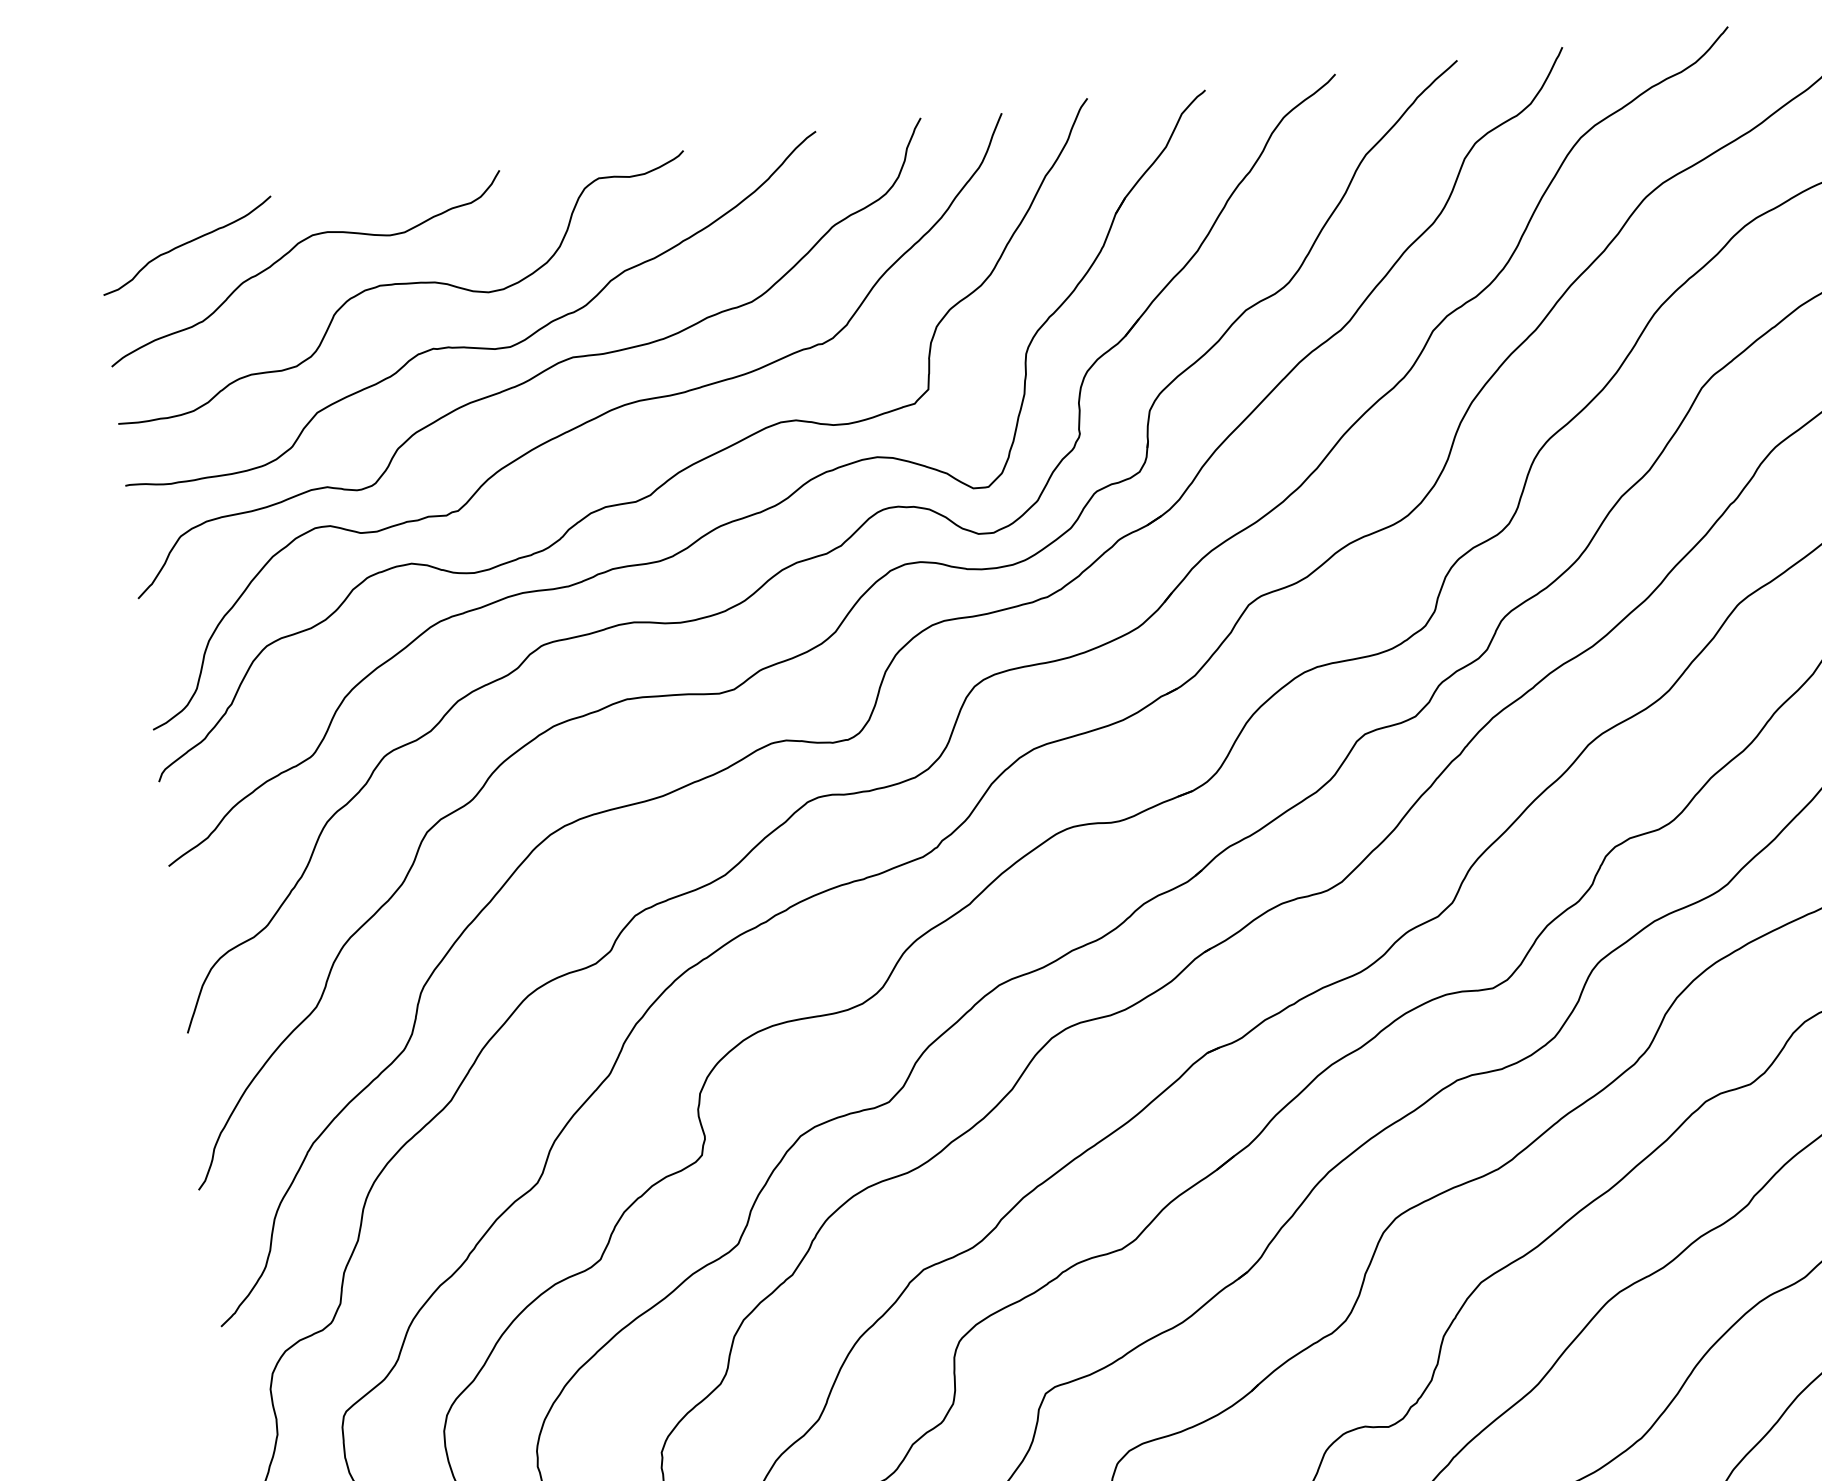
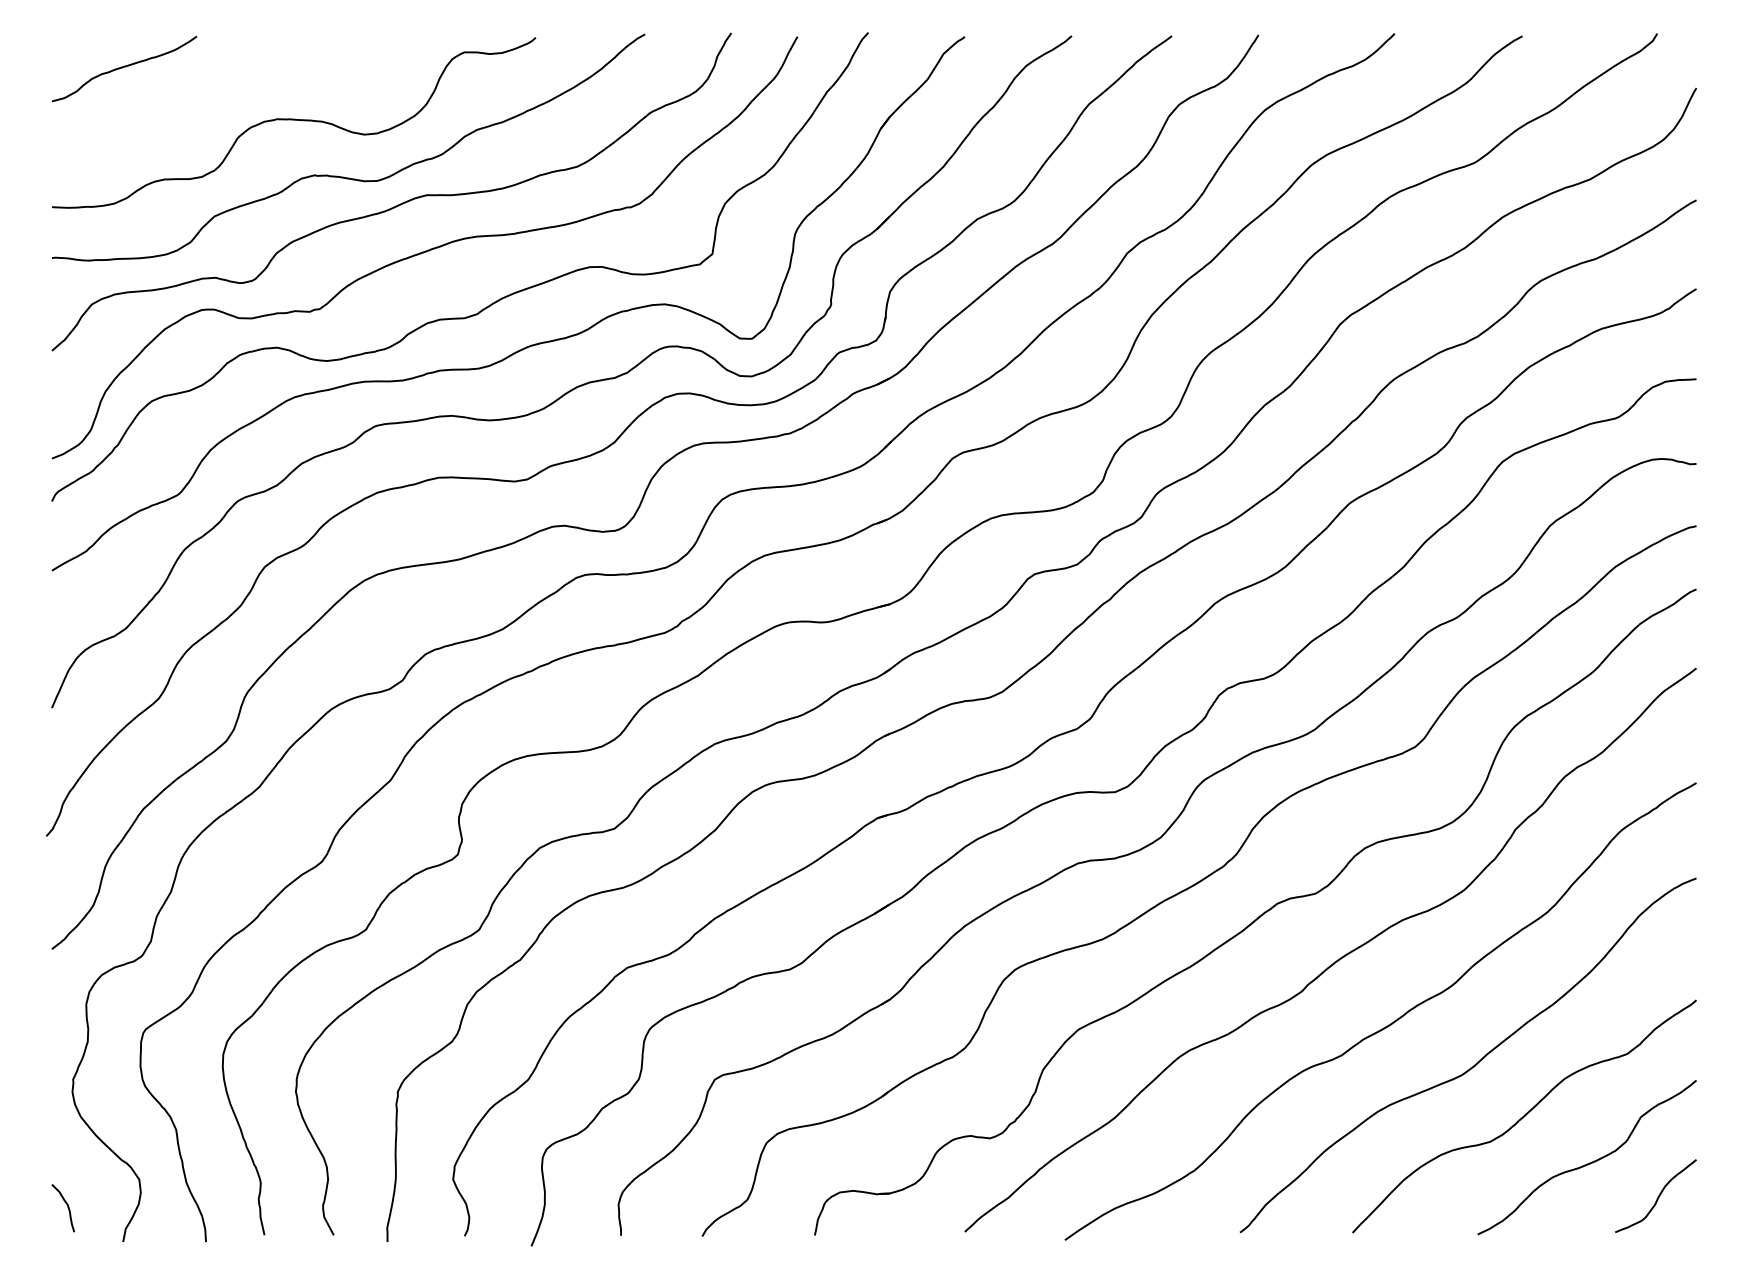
curve: (291, 251) -> (208, 83), removed

